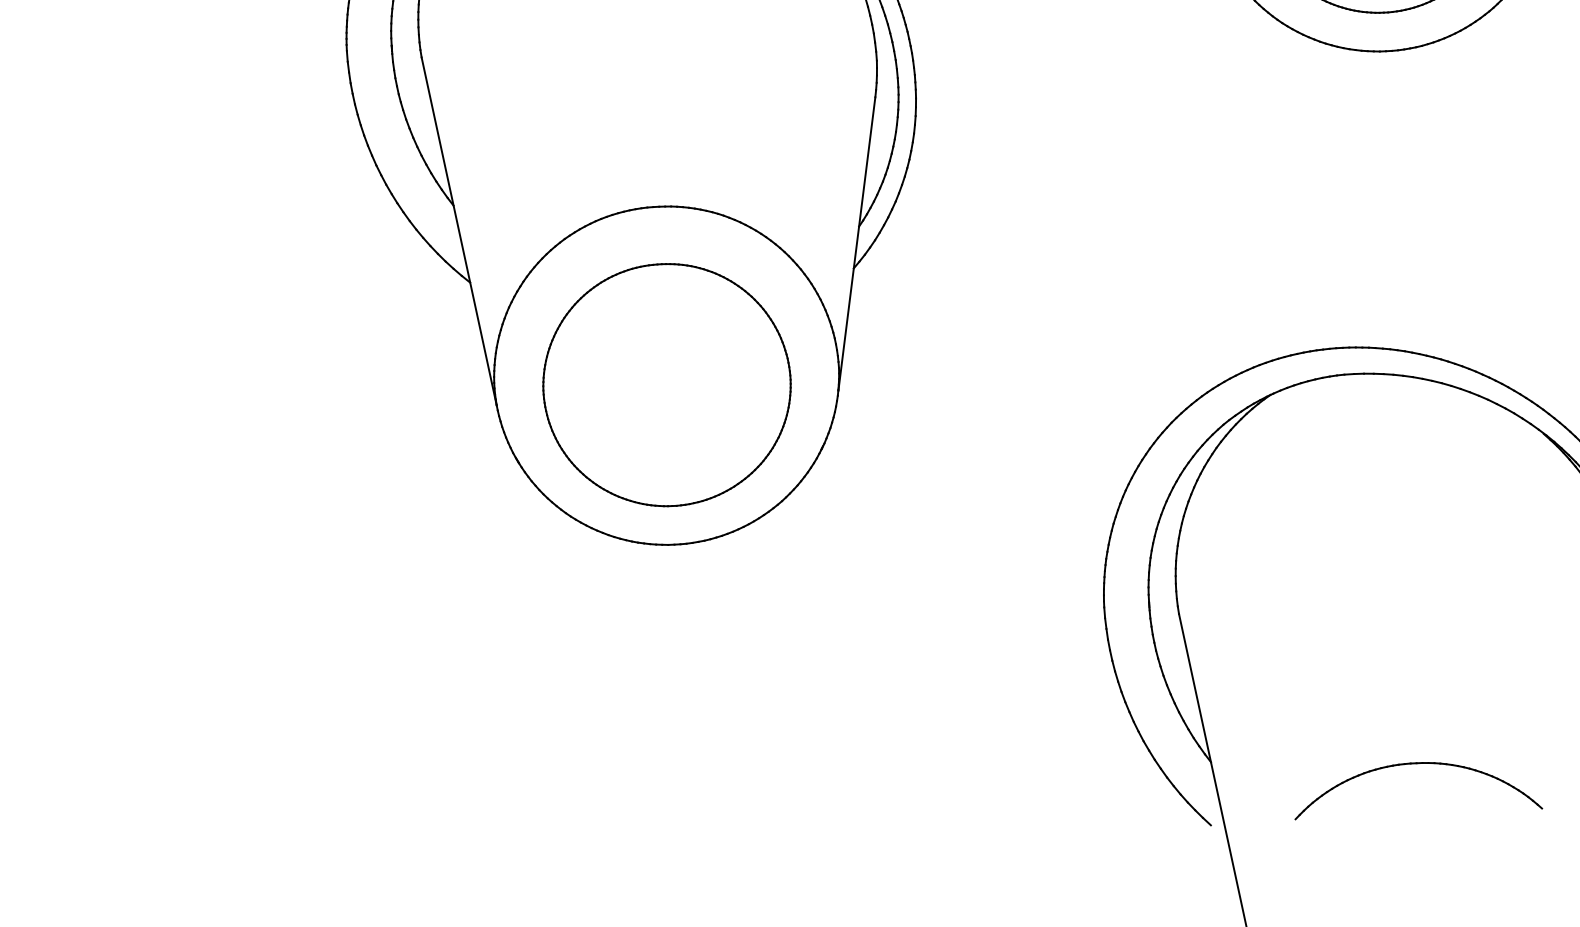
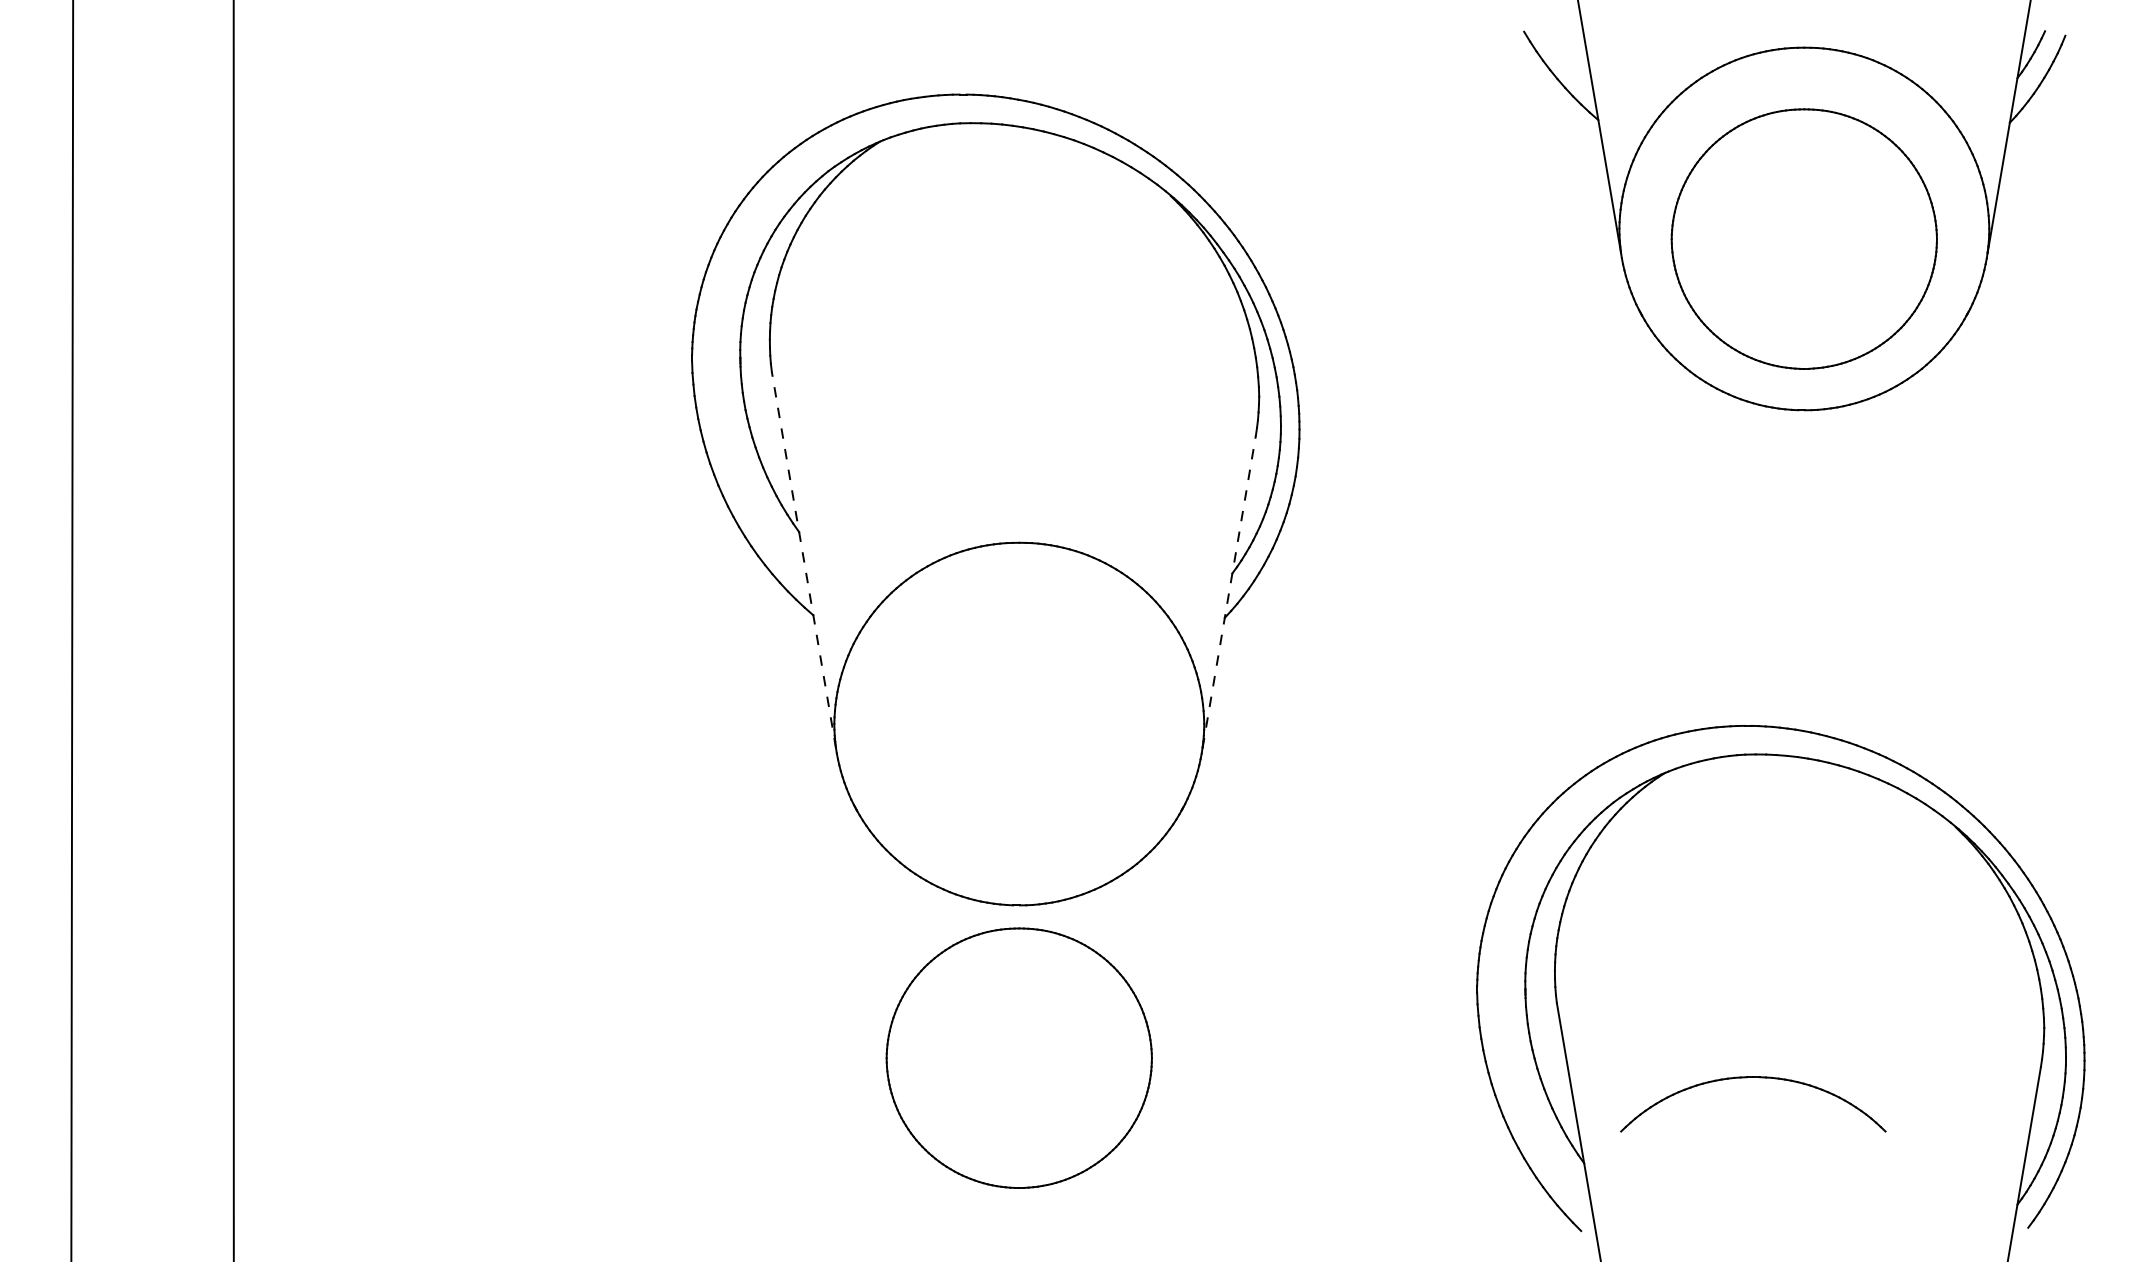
line: (458, 232) -> (803, 560), solid -> dashed
line: (857, 244) -> (1229, 592), solid -> dashed
part: (666, 384) -> (1018, 1057), moved
part: (1411, 764) -> (1747, 1078), moved

